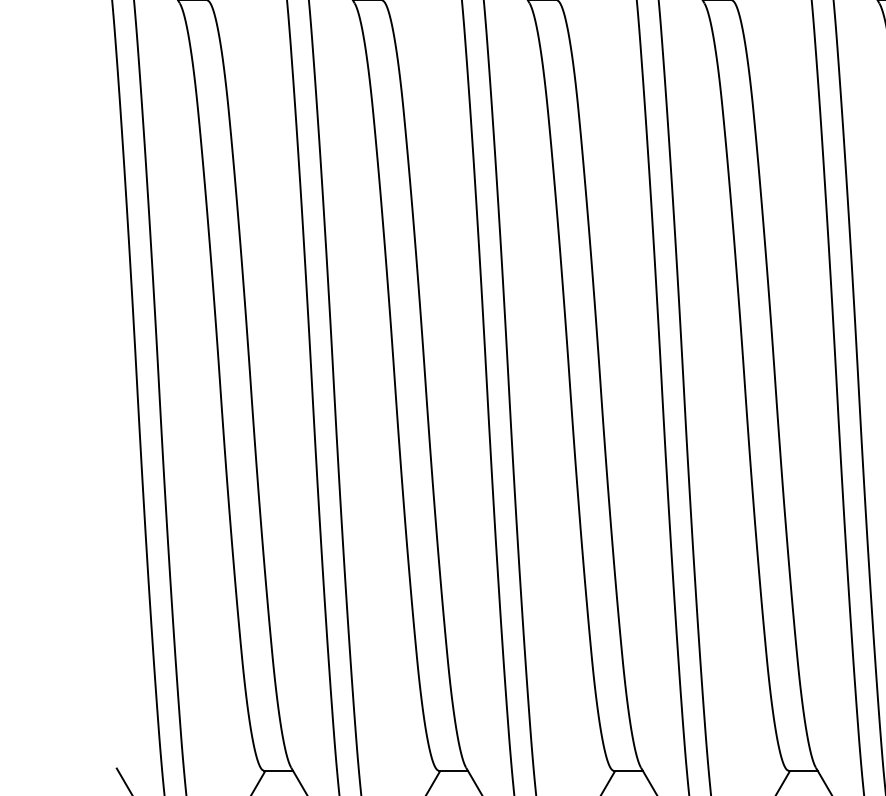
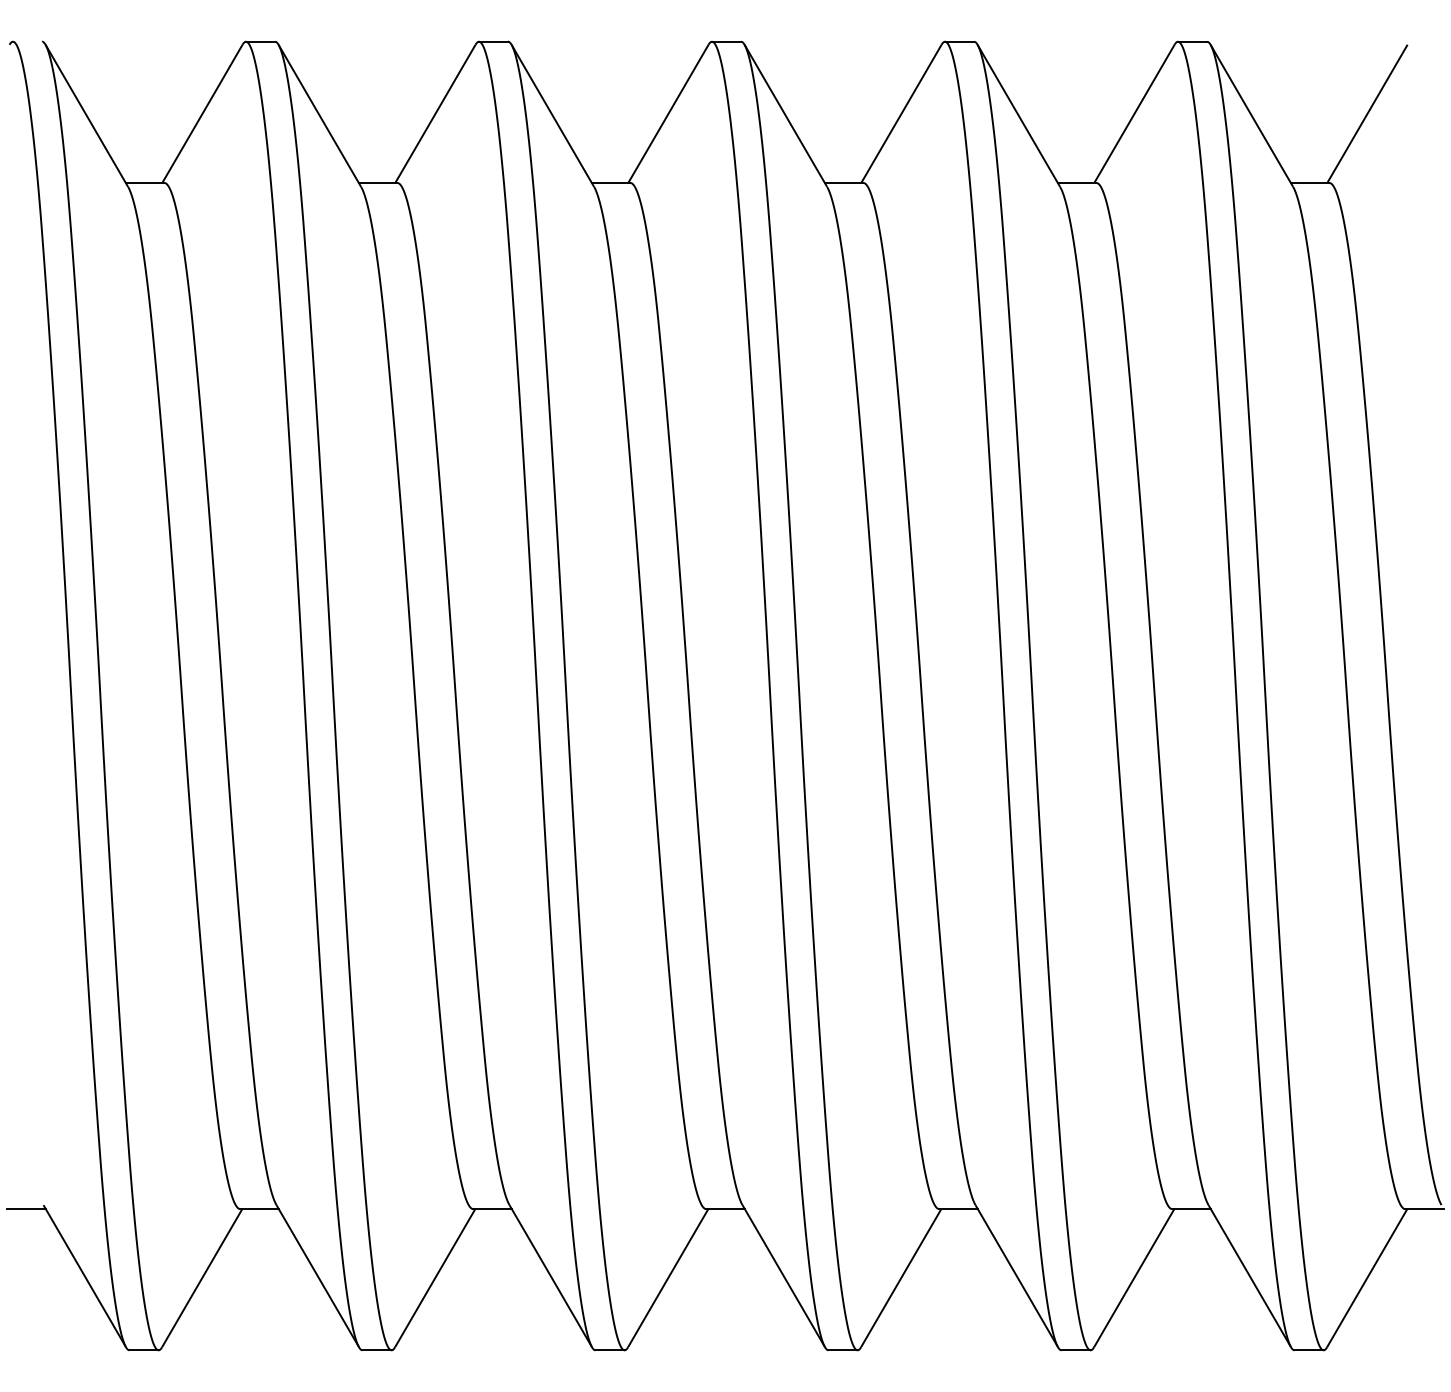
line: (103, 770) -> (26, 1209), added

